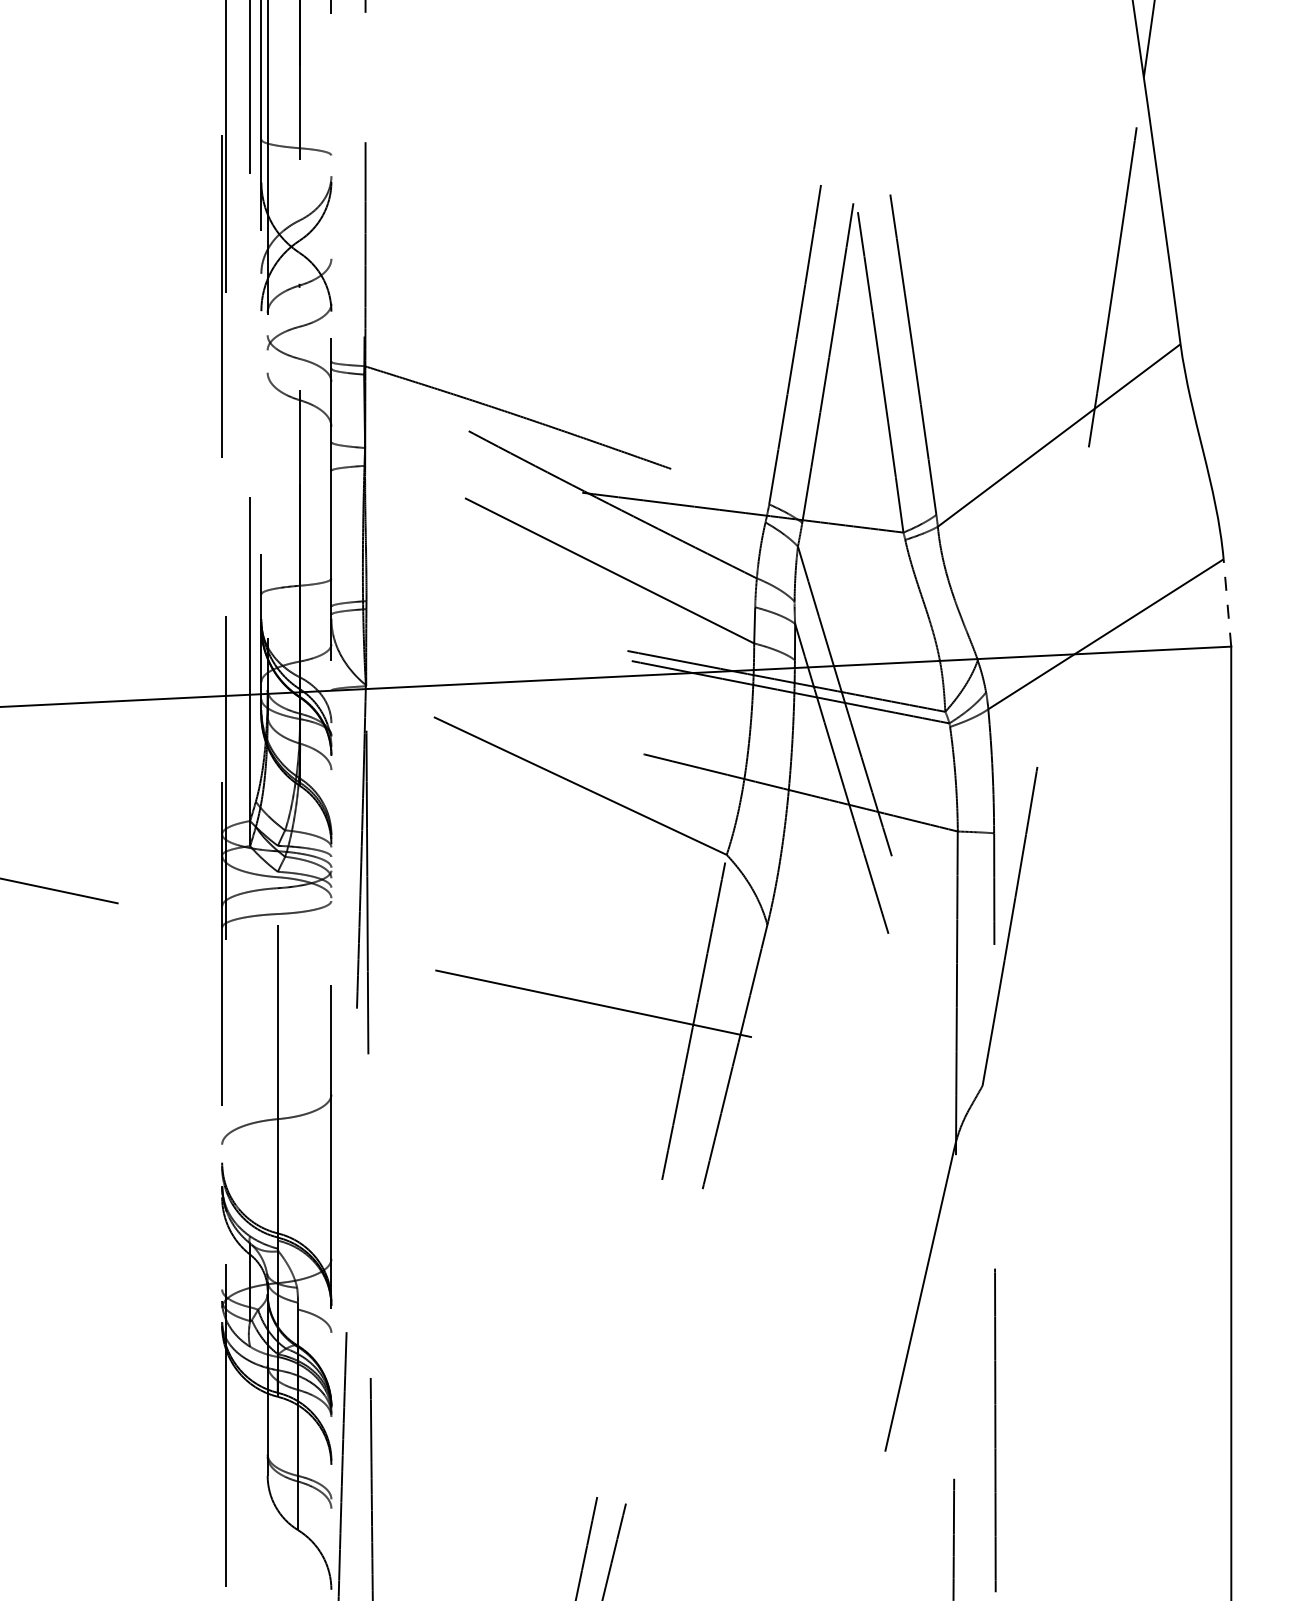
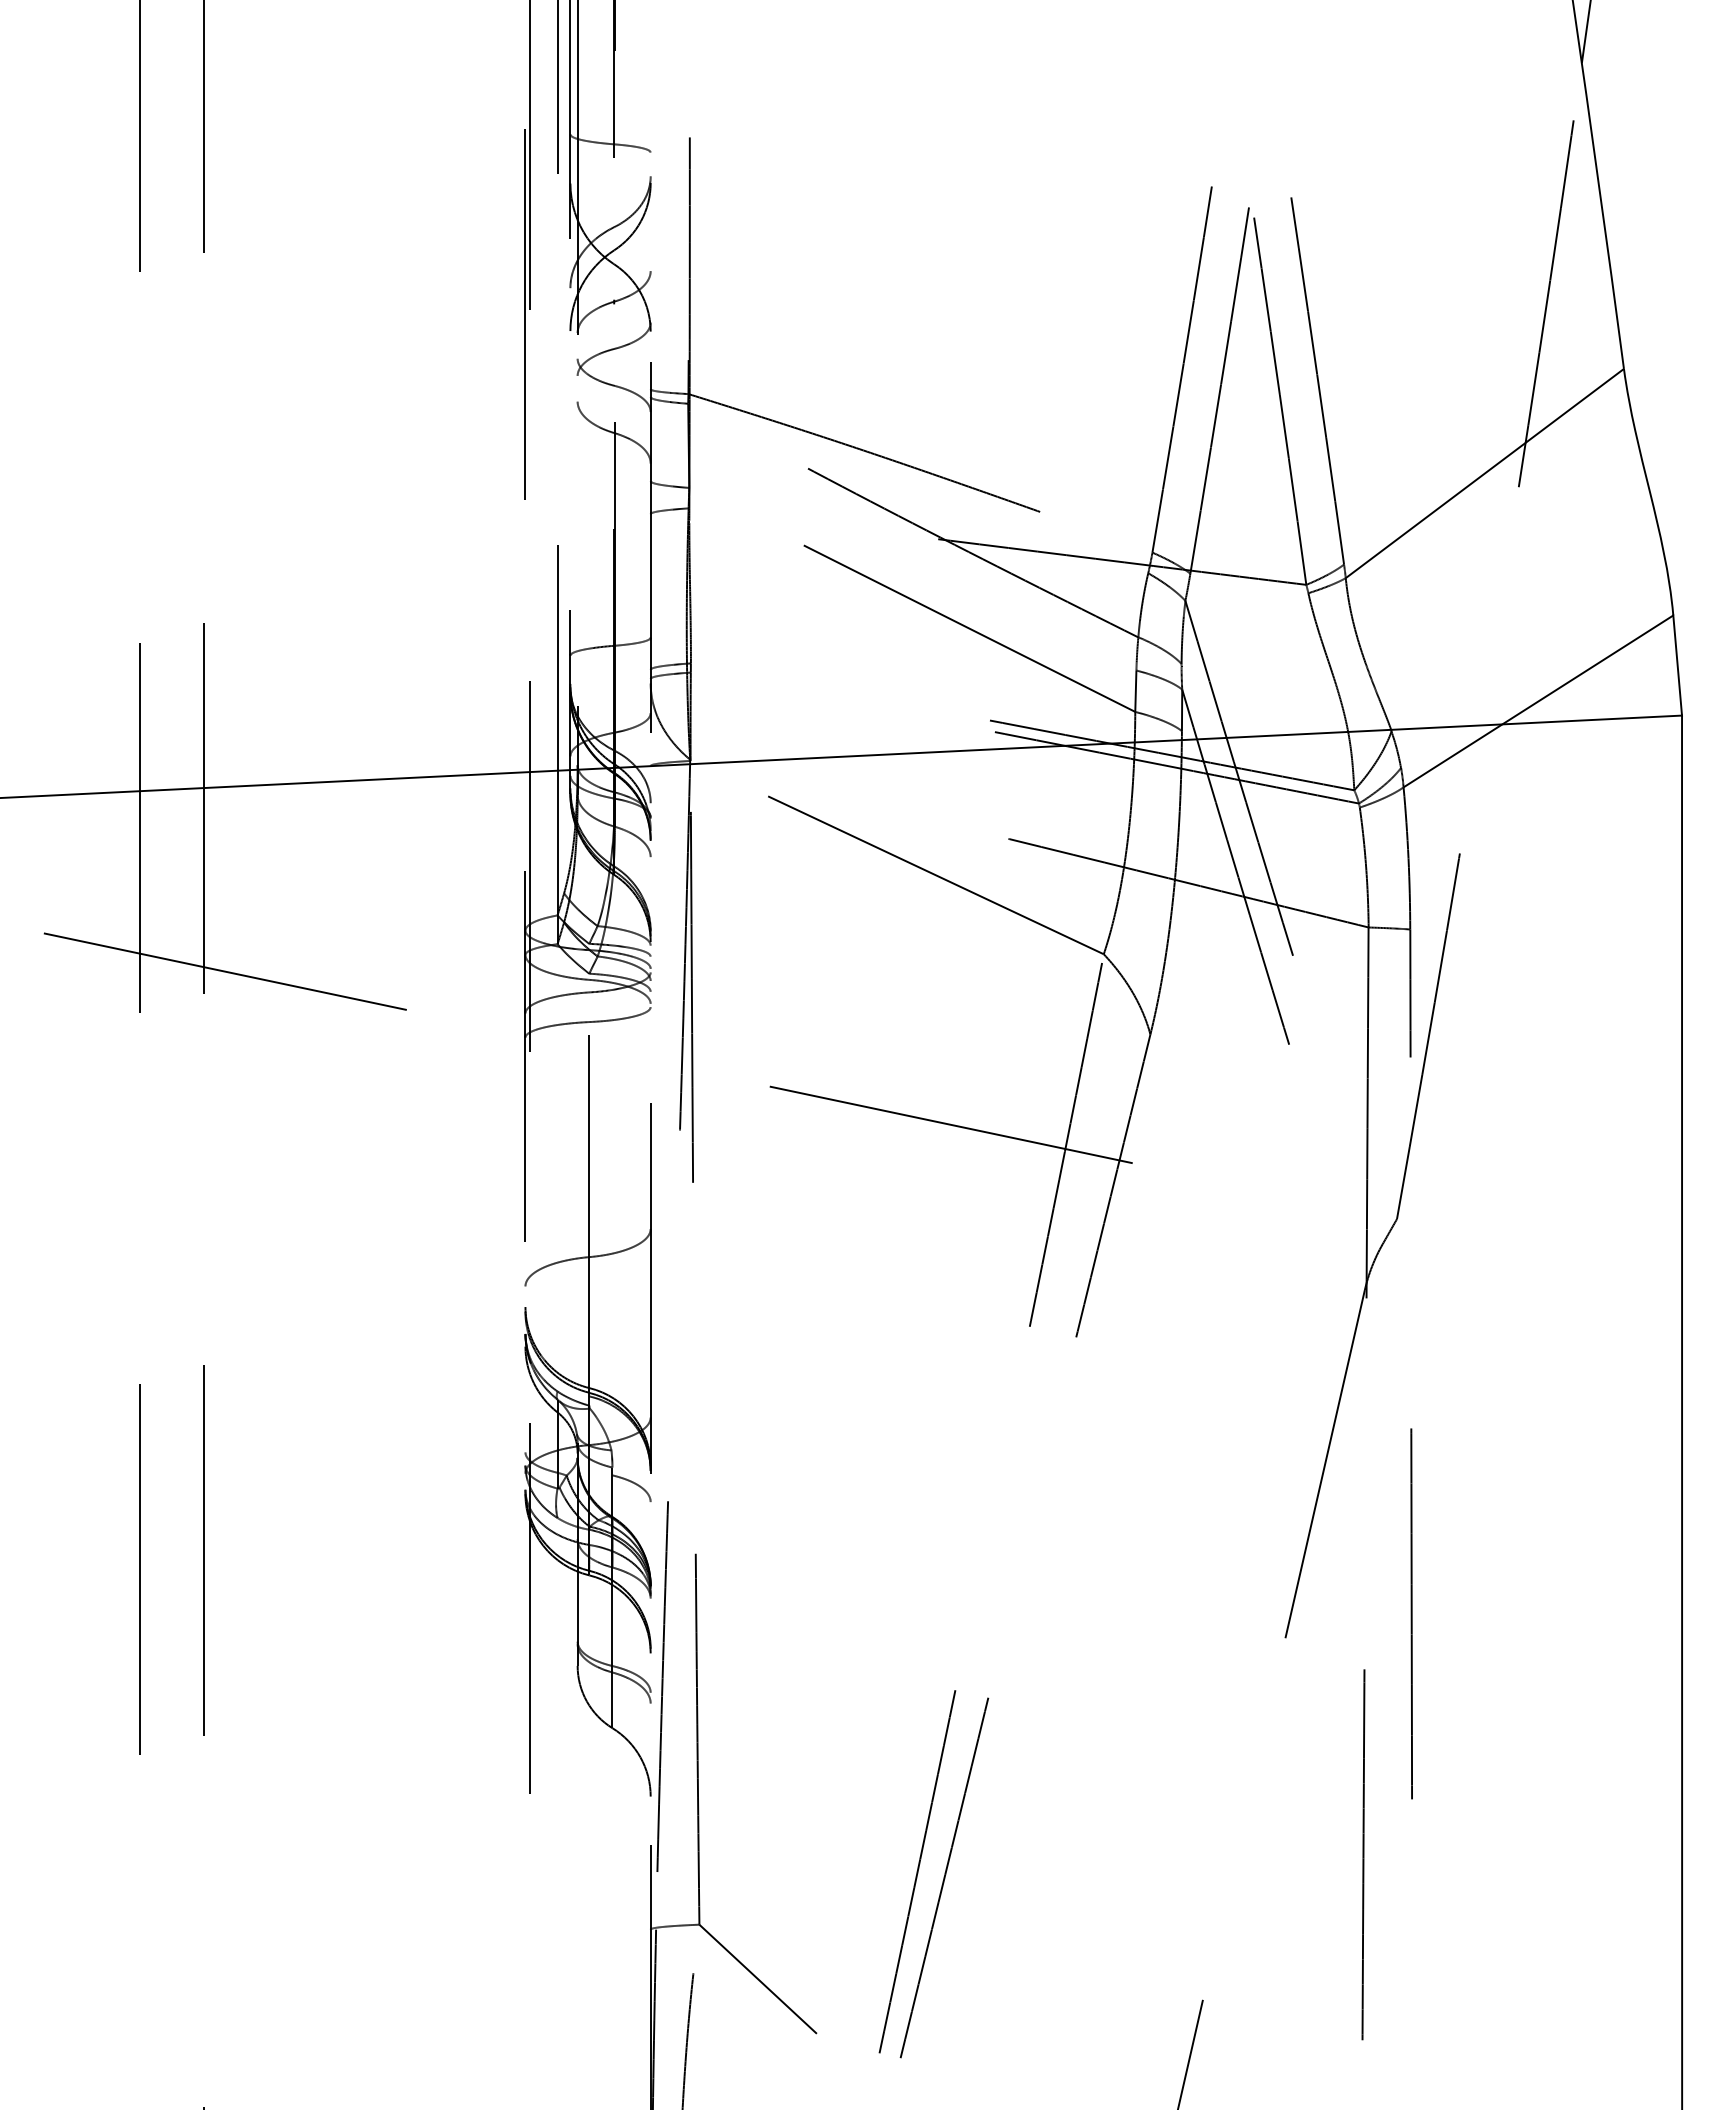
line: (1227, 602) -> (1677, 665), dashed -> solid

